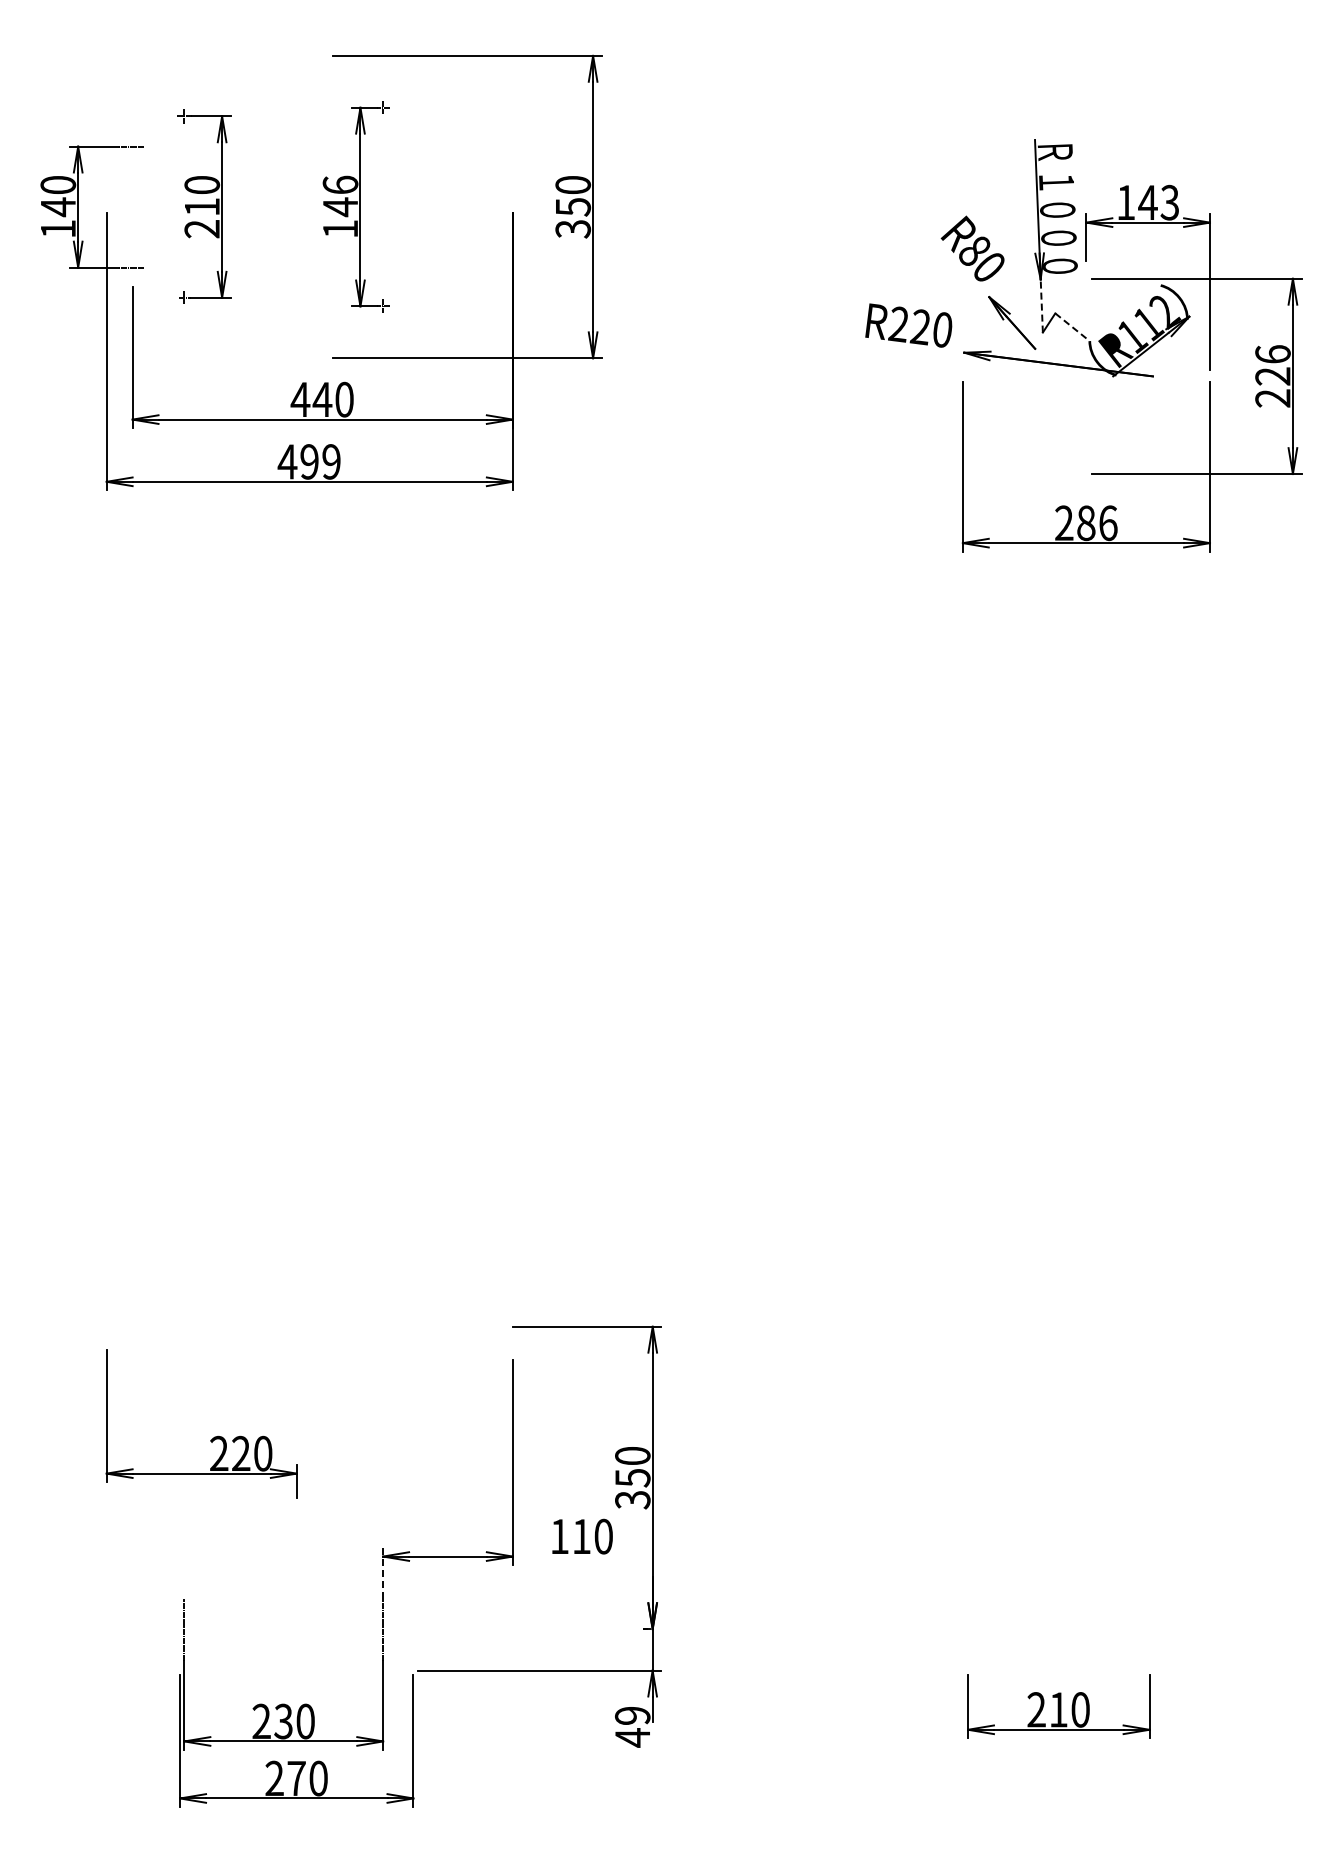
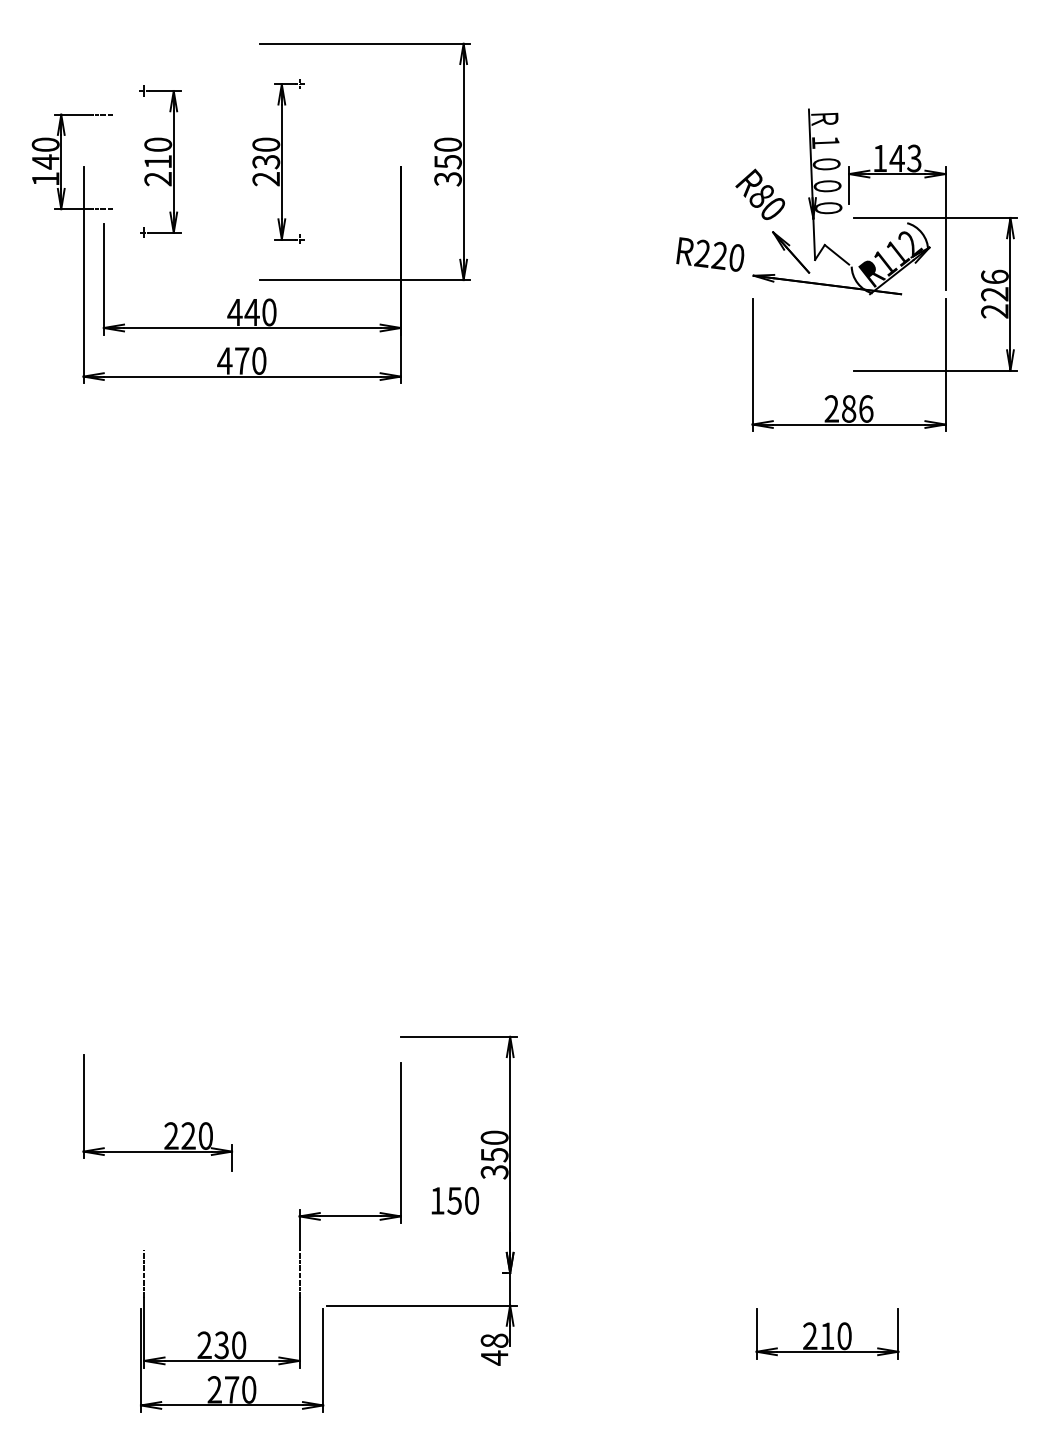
text: (340, 206) -> (266, 161), 146 -> 230
line: (1041, 306) -> (814, 239), dashed -> solid
line: (1070, 325) -> (836, 254), dashed -> solid
text: (320, 461) -> (250, 360), 499 -> 470
text: (581, 1536) -> (454, 1200), 110 -> 150
line: (383, 1573) -> (299, 1229), dashed -> solid
text: (632, 1715) -> (494, 1340), 49 -> 48

